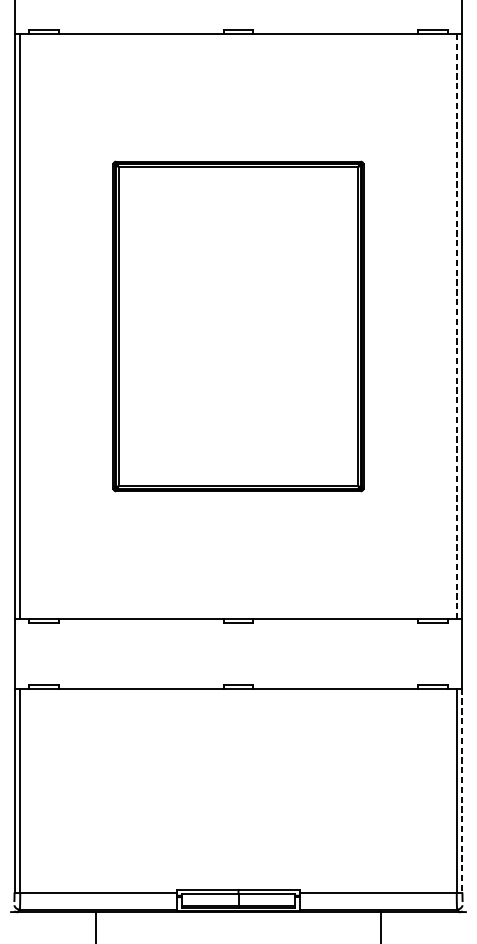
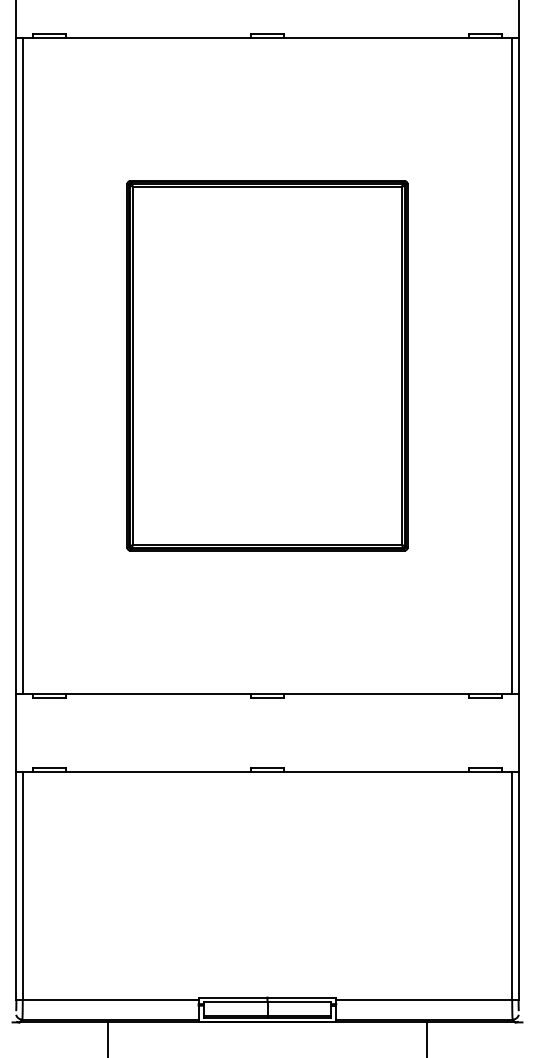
line: (457, 326) -> (512, 365), dashed -> solid
line: (462, 790) -> (518, 886), dashed -> solid

